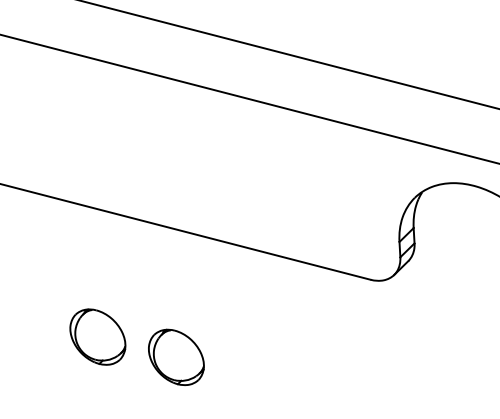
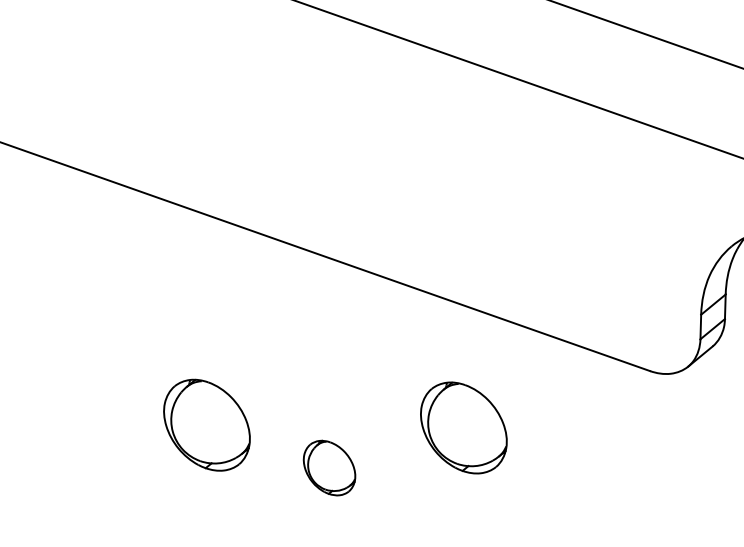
part: (257, 324) -> (463, 426), added
part: (176, 356) -> (329, 466), size x0.6

